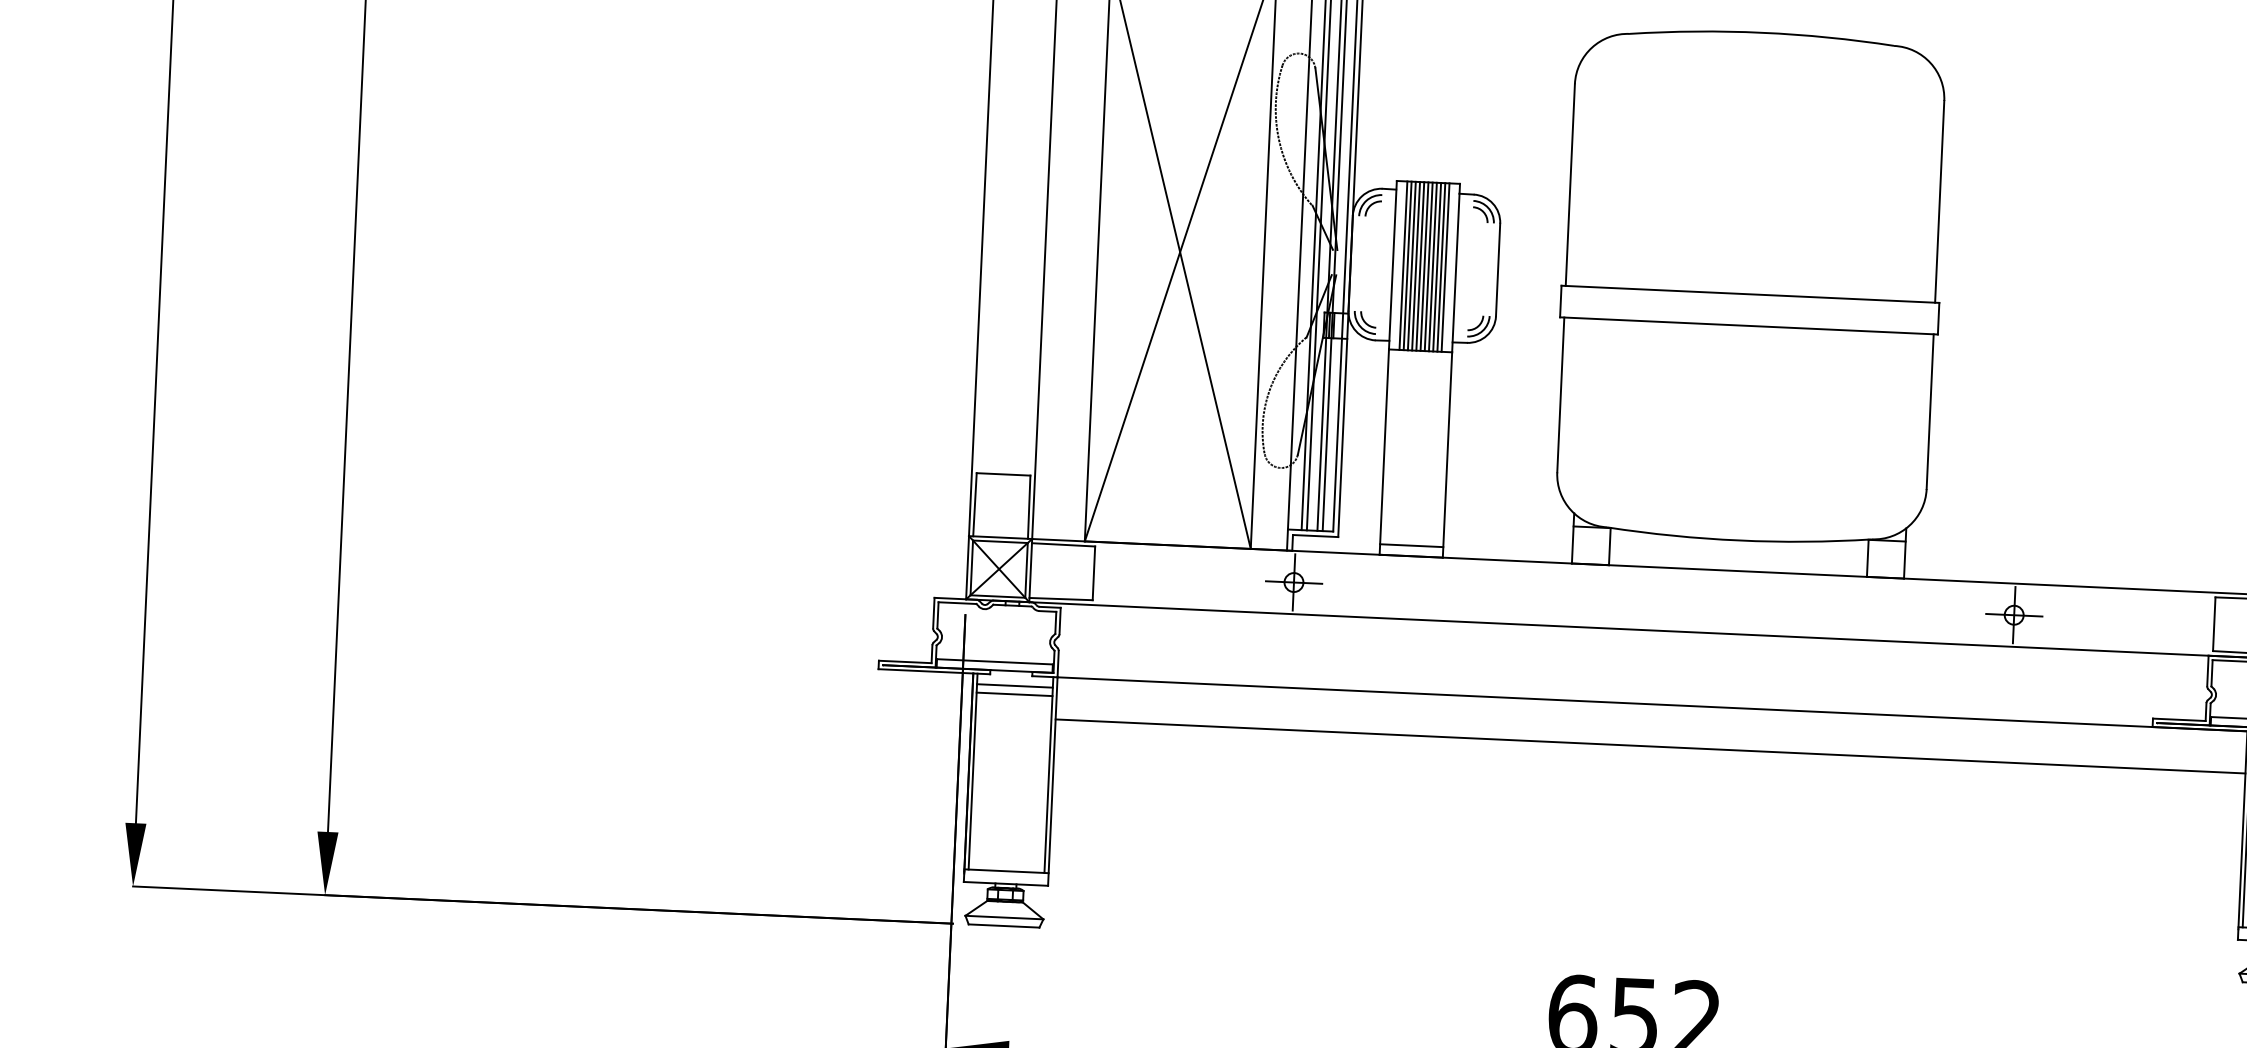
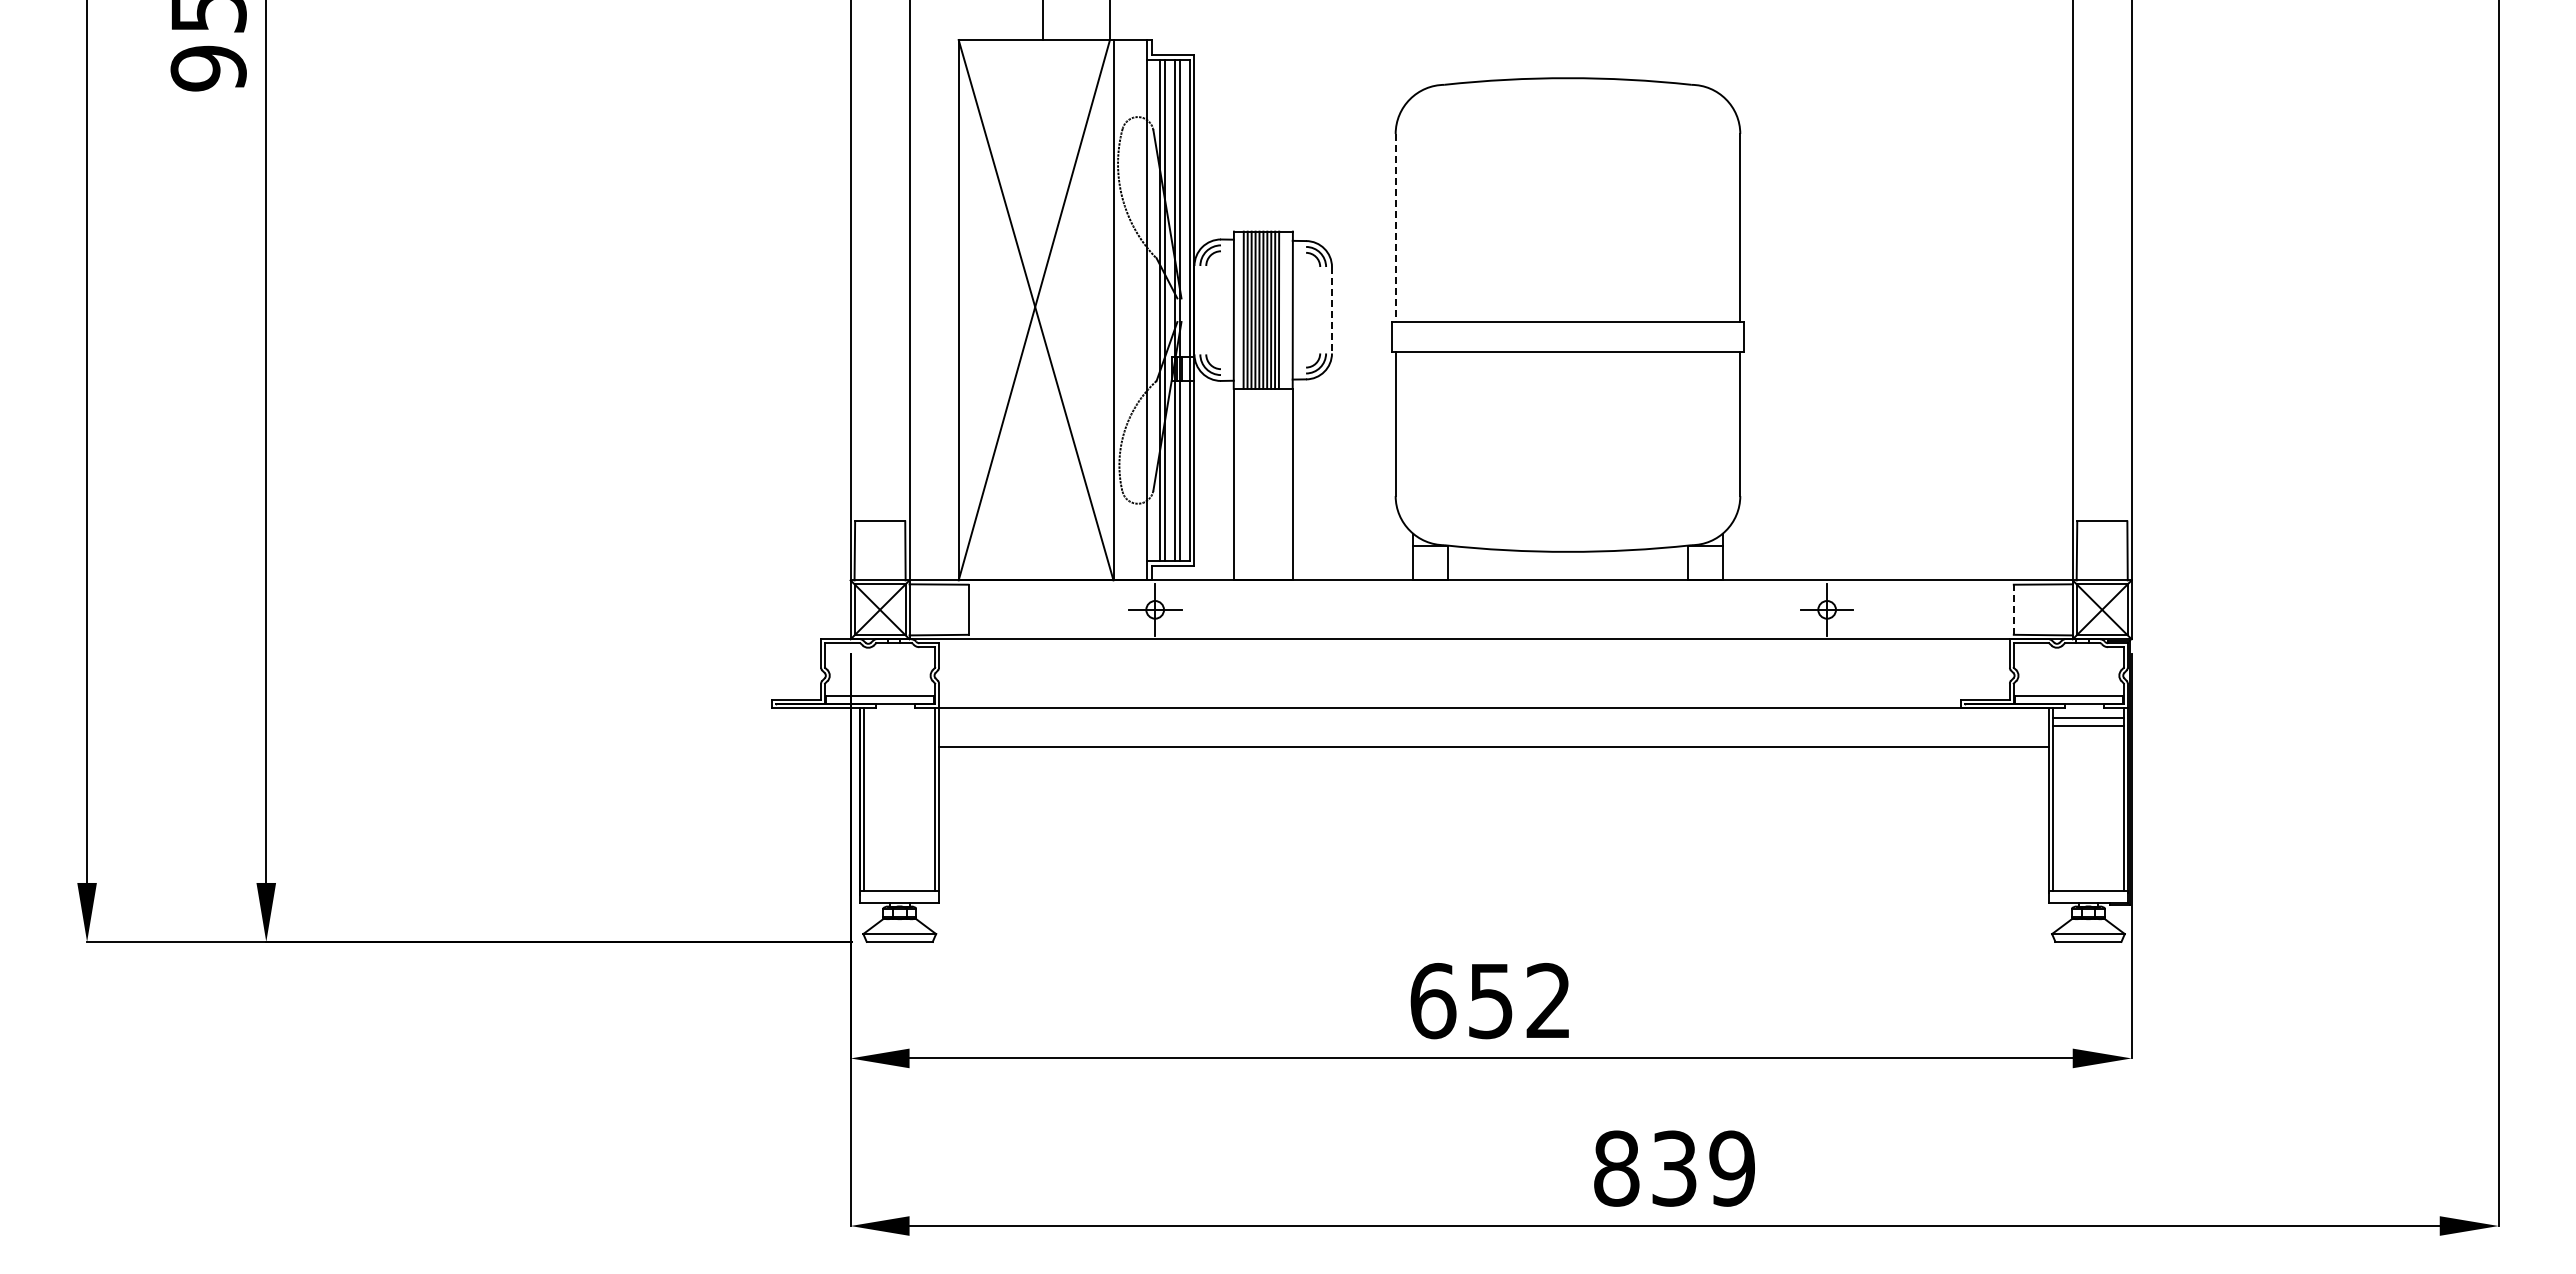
line: (1570, 185) -> (1395, 228), solid -> dashed
line: (1445, 266) -> (1282, 309), removed
line: (1498, 270) -> (1332, 310), solid -> dashed
line: (1410, 545) -> (1262, 570), removed
line: (2213, 623) -> (2013, 609), solid -> dashed
line: (1014, 685) -> (899, 717), removed
line: (1014, 694) -> (899, 725), removed

